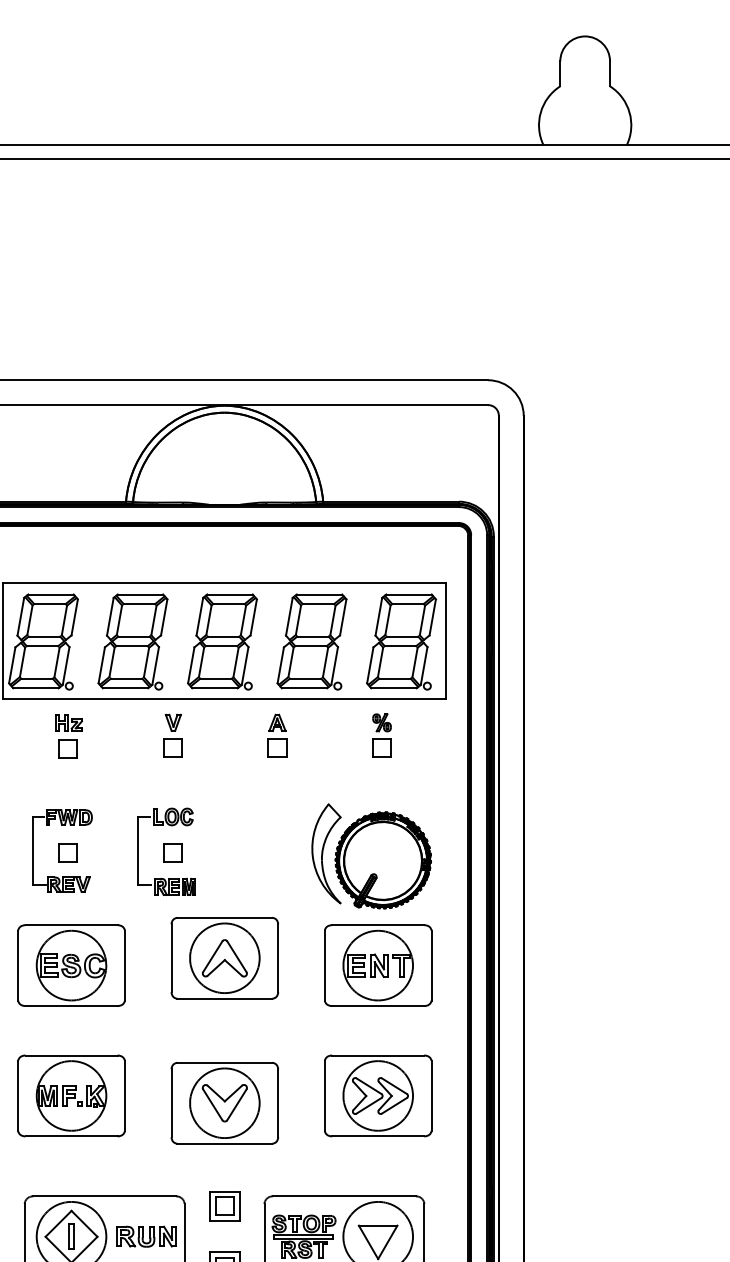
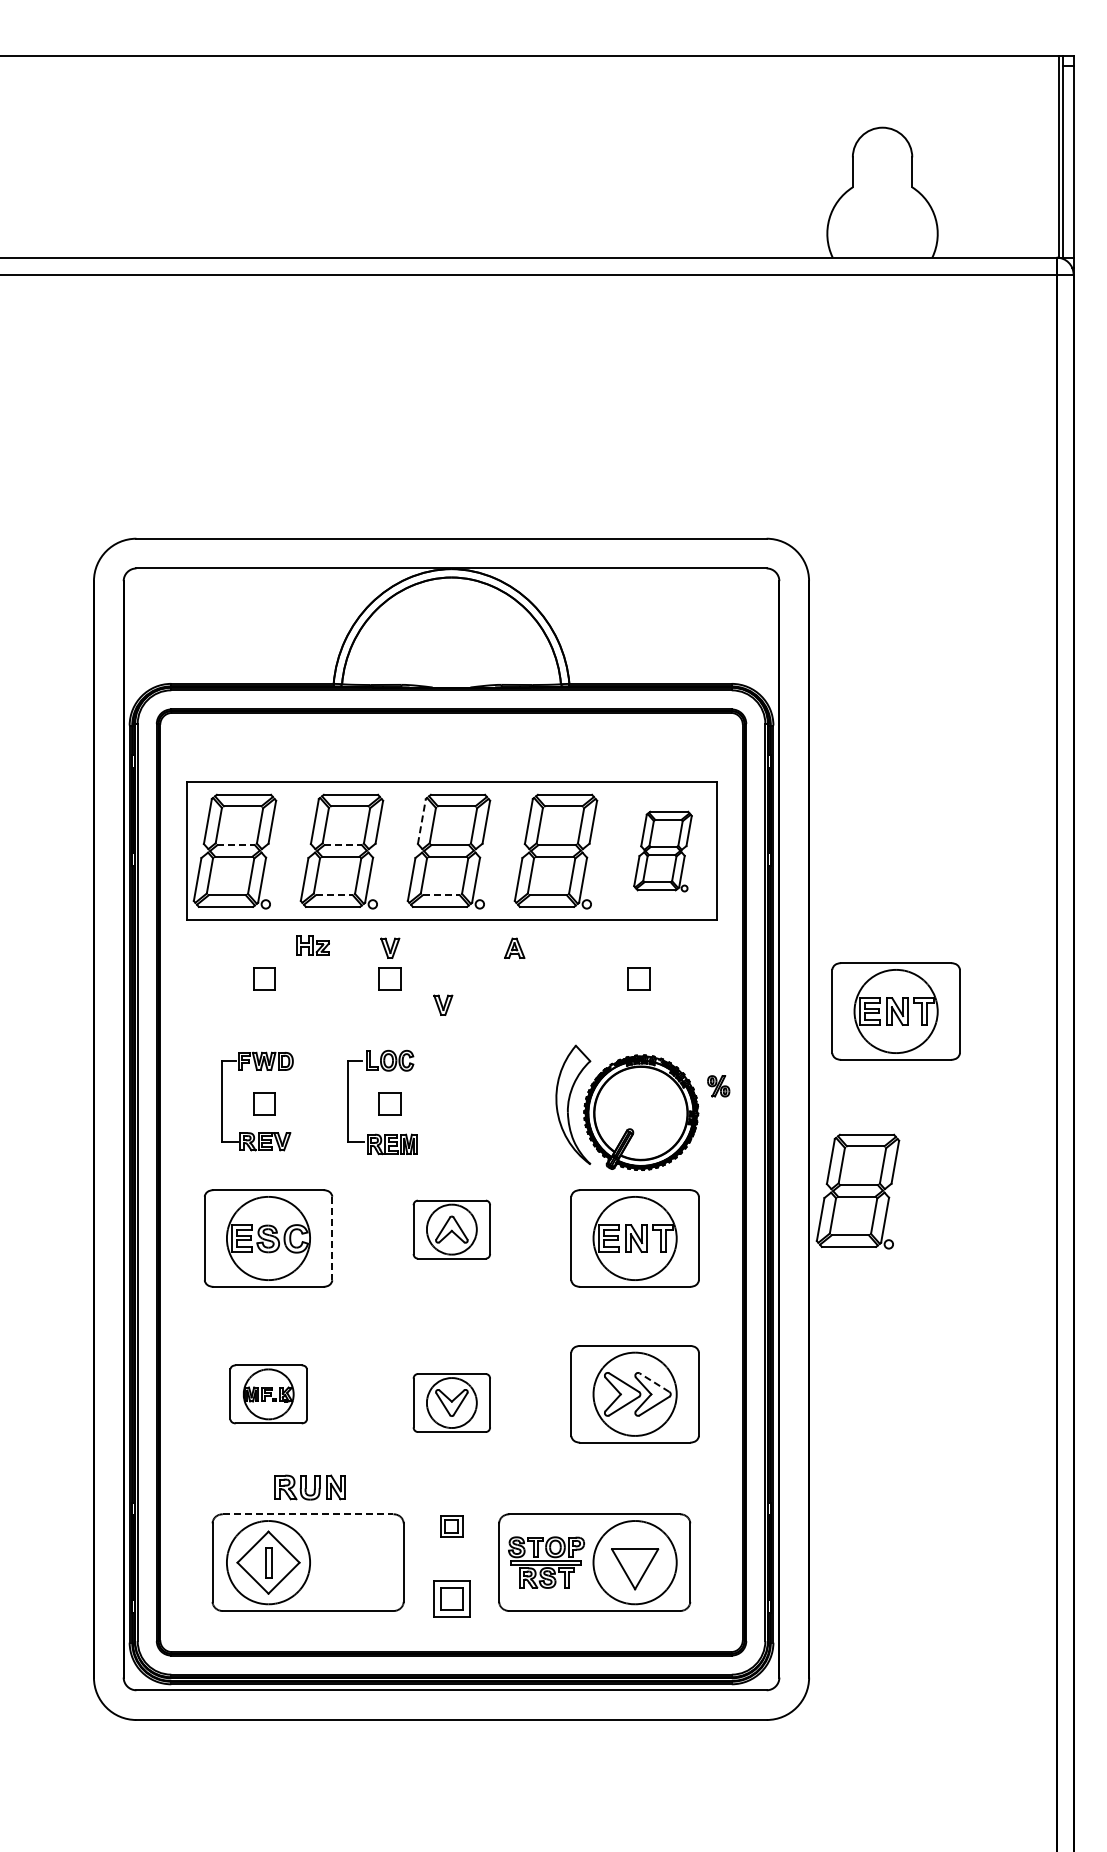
line: (199, 616) -> (421, 821), solid -> dashed
line: (44, 636) -> (236, 845), solid -> dashed
line: (134, 636) -> (343, 845), solid -> dashed
part: (401, 641) -> (662, 851), size x0.7
line: (126, 678) -> (334, 895), solid -> dashed
line: (216, 678) -> (441, 895), solid -> dashed
part: (68, 723) -> (312, 945), moved
part: (381, 723) -> (718, 1086), moved
part: (277, 748) -> (514, 978), removed
part: (217, 769) -> (443, 1004), added
part: (596, 775) -> (895, 1011), added
part: (564, 926) -> (857, 1191), added
part: (224, 958) -> (451, 1229), size x0.6
line: (125, 965) -> (332, 1238), solid -> dashed
line: (394, 1086) -> (654, 1382), solid -> dashed
part: (71, 1096) -> (268, 1394), size x0.6
part: (224, 1102) -> (451, 1402), size x0.6
line: (104, 1196) -> (308, 1514), solid -> dashed
part: (224, 1206) -> (451, 1526), size x0.6
part: (145, 1236) -> (309, 1487), moved

